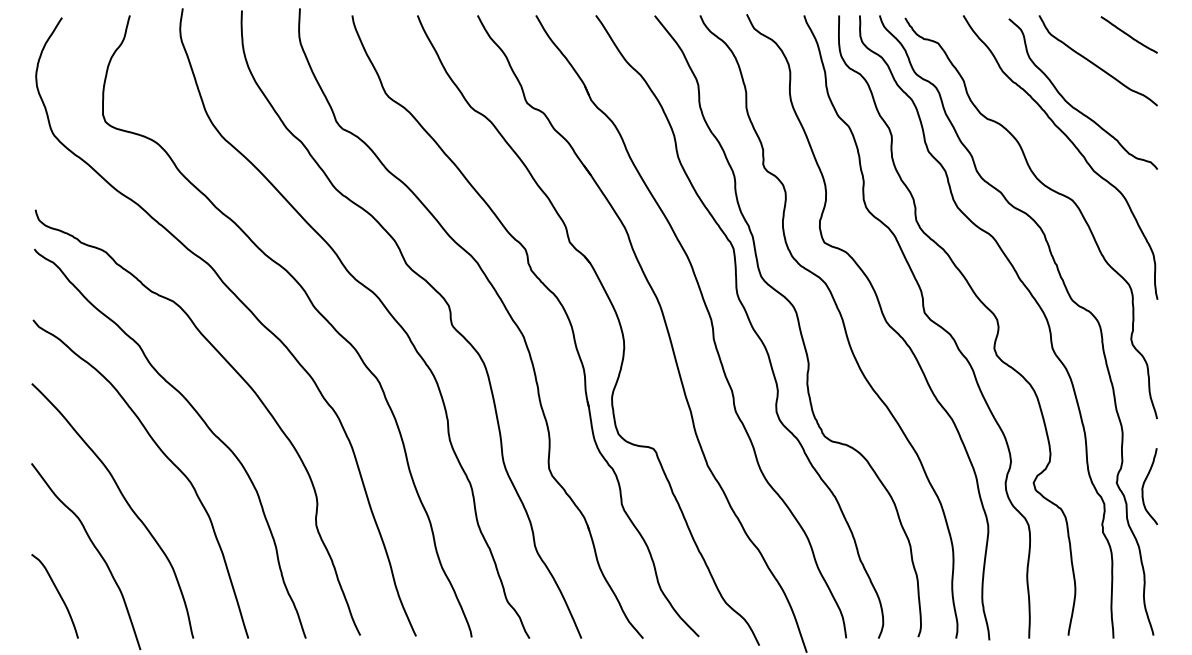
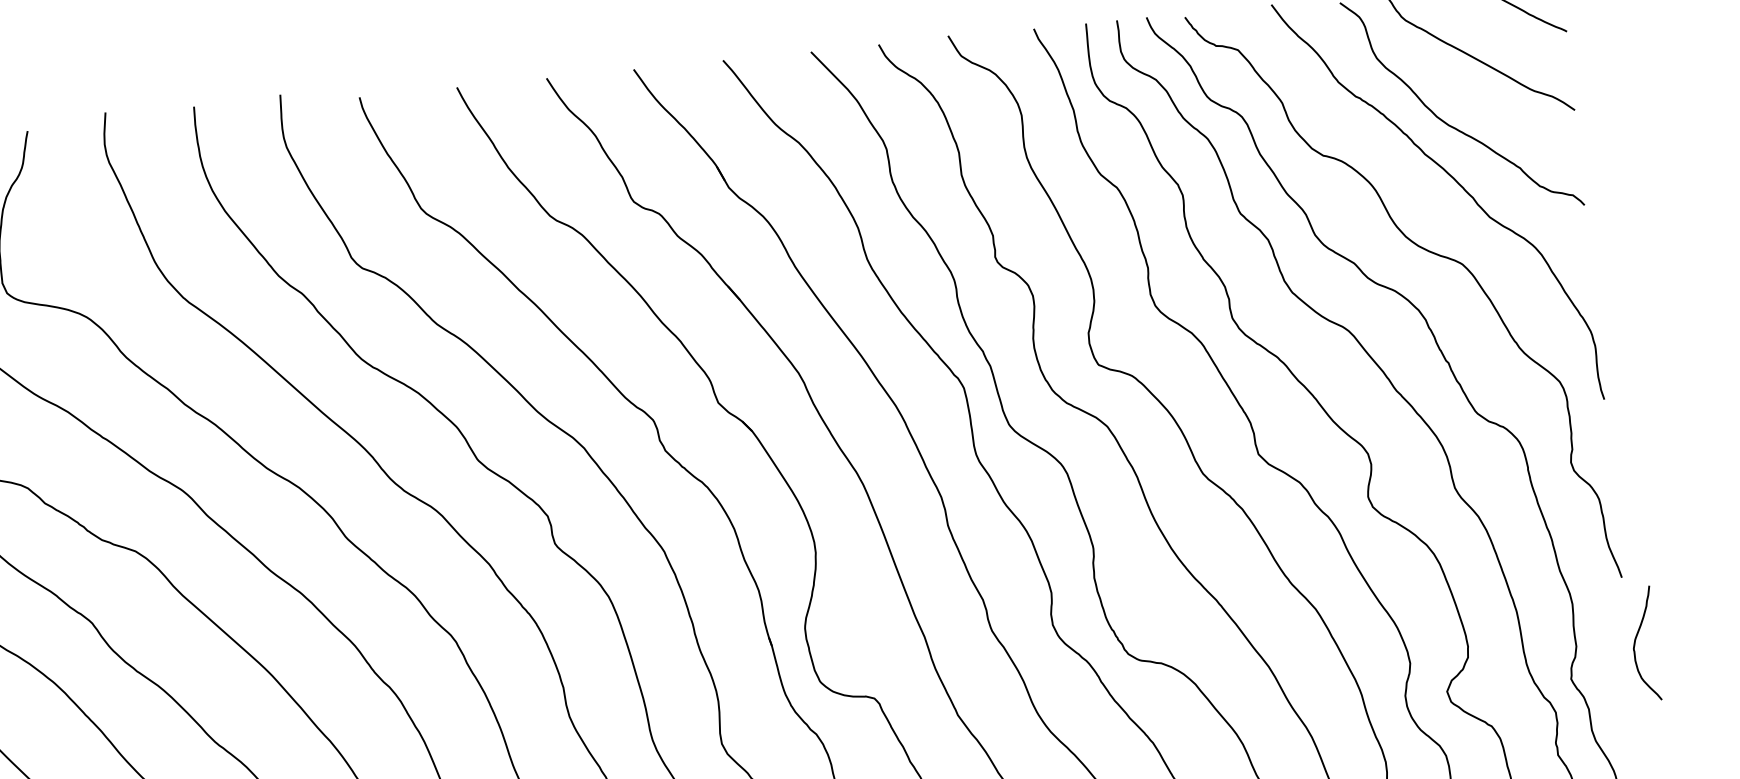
curve: (1144, 485) -> (1636, 643), moved

